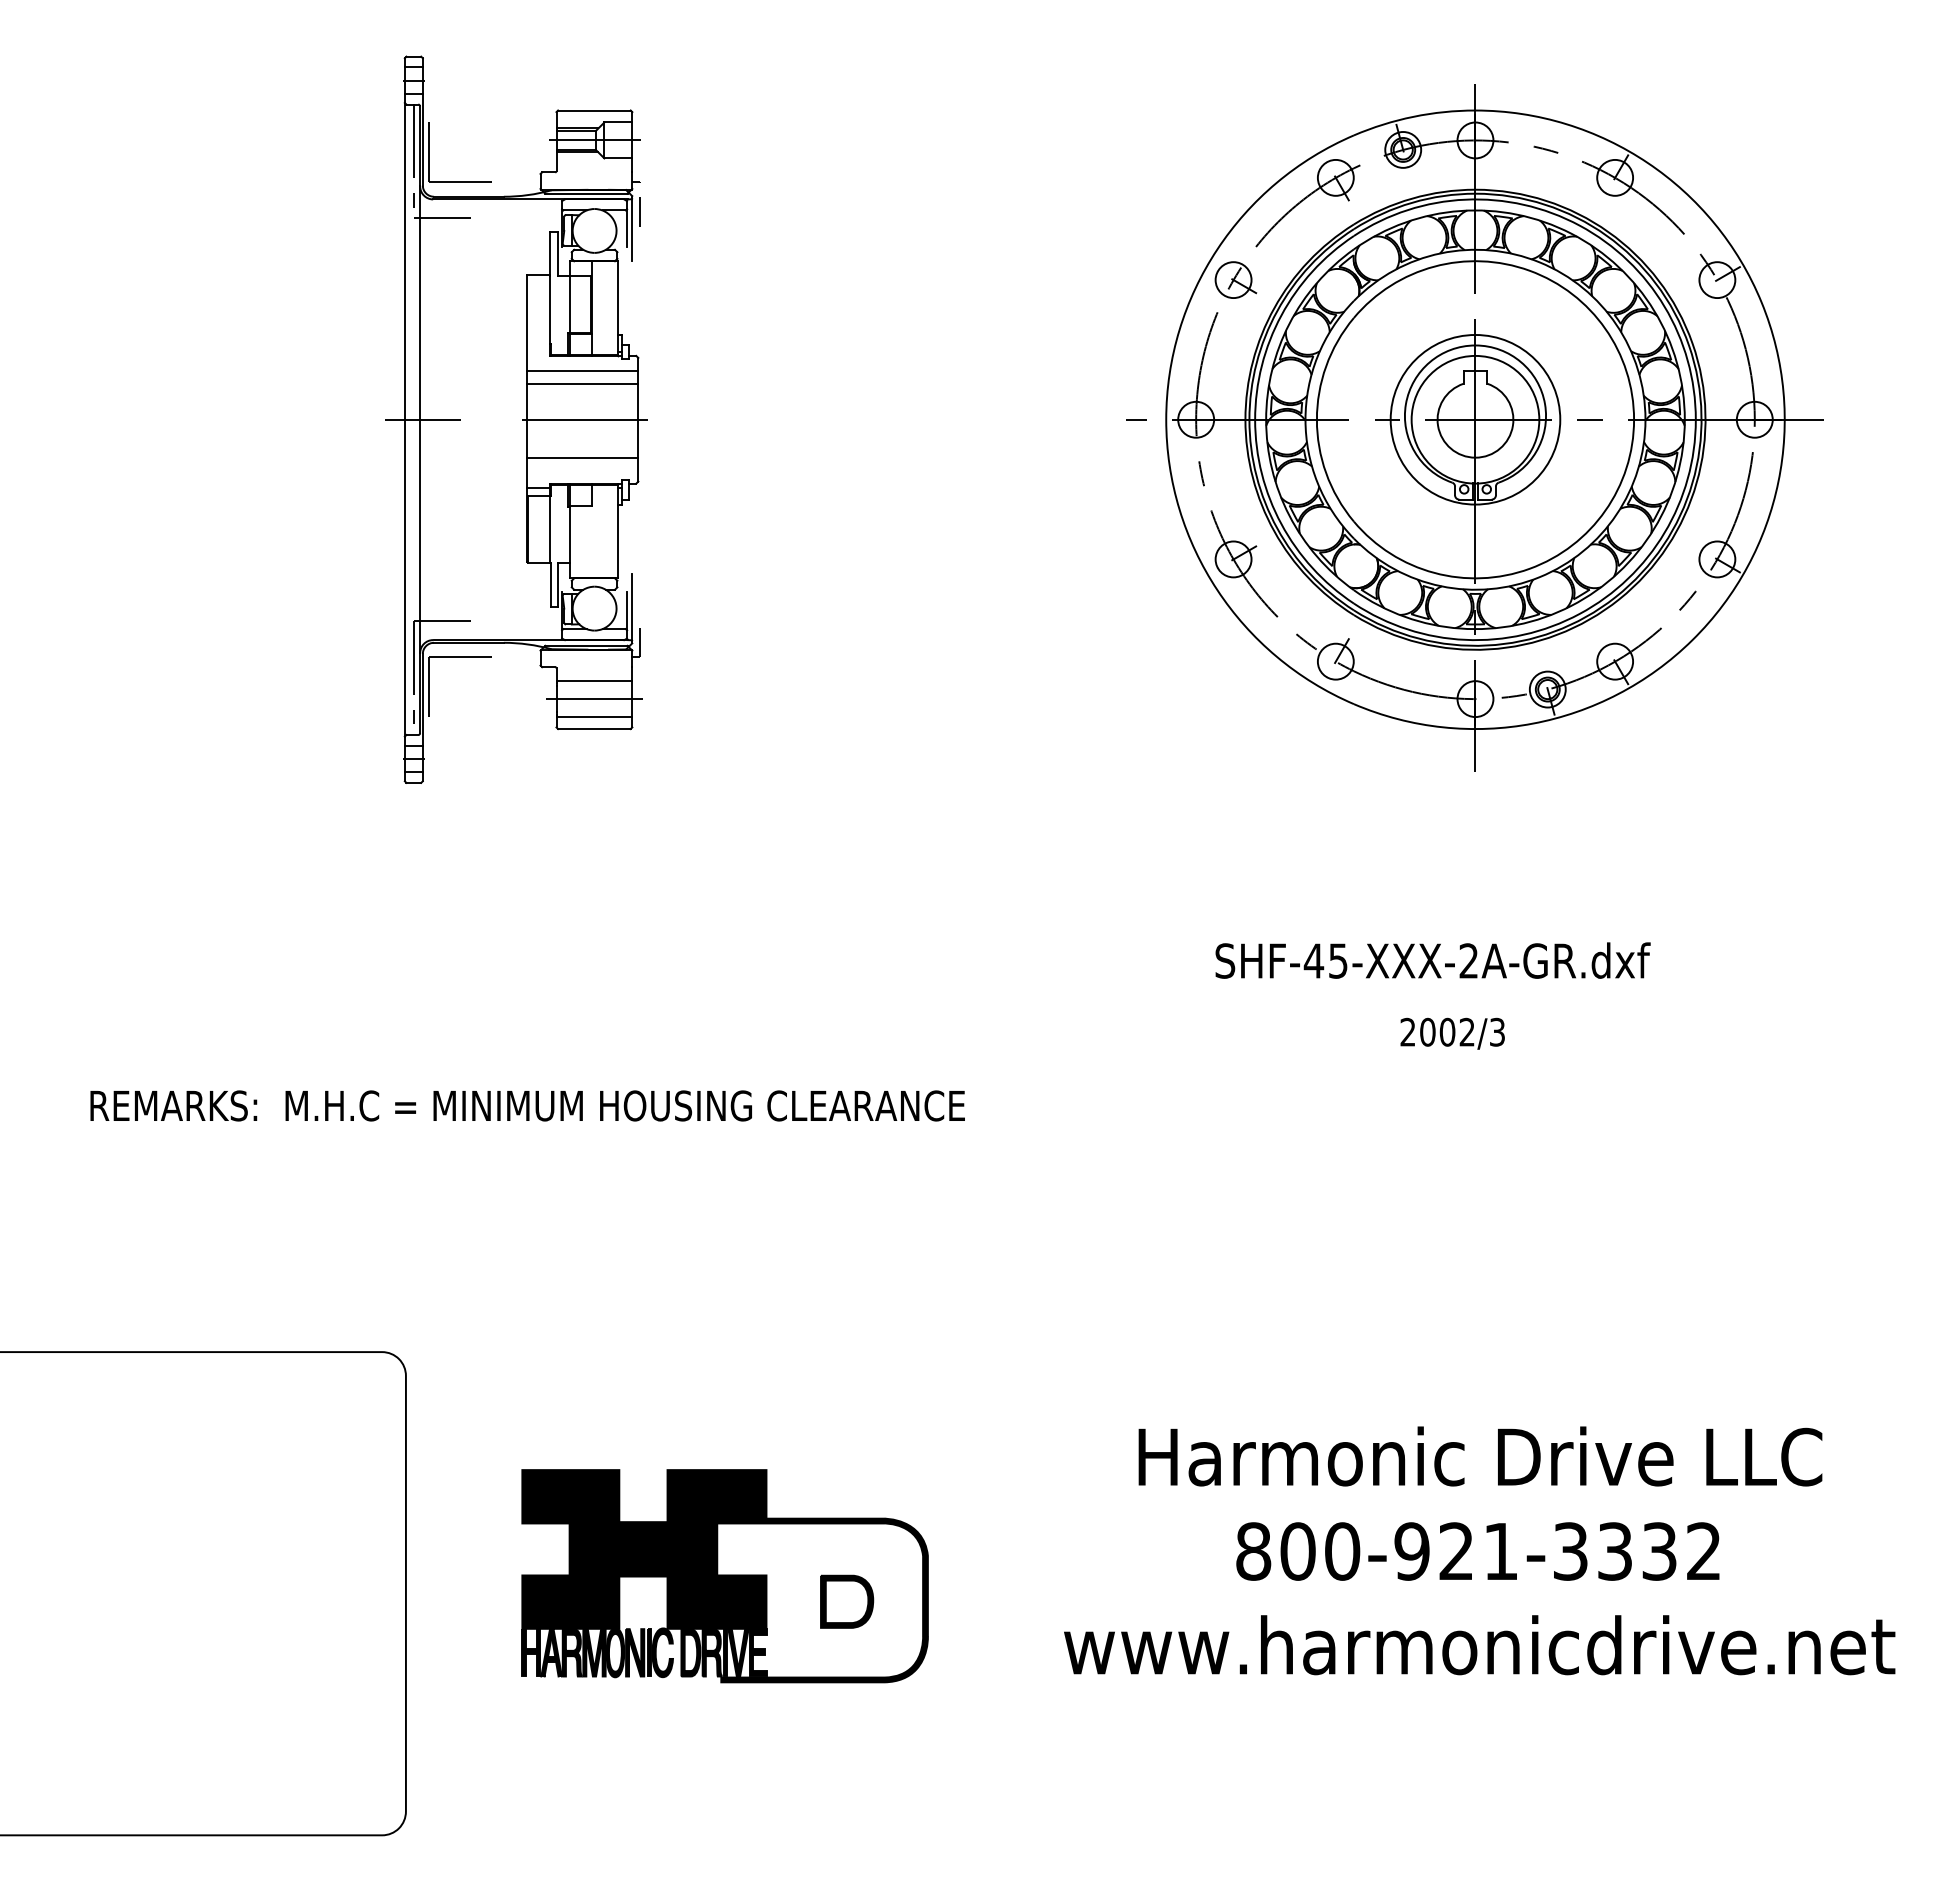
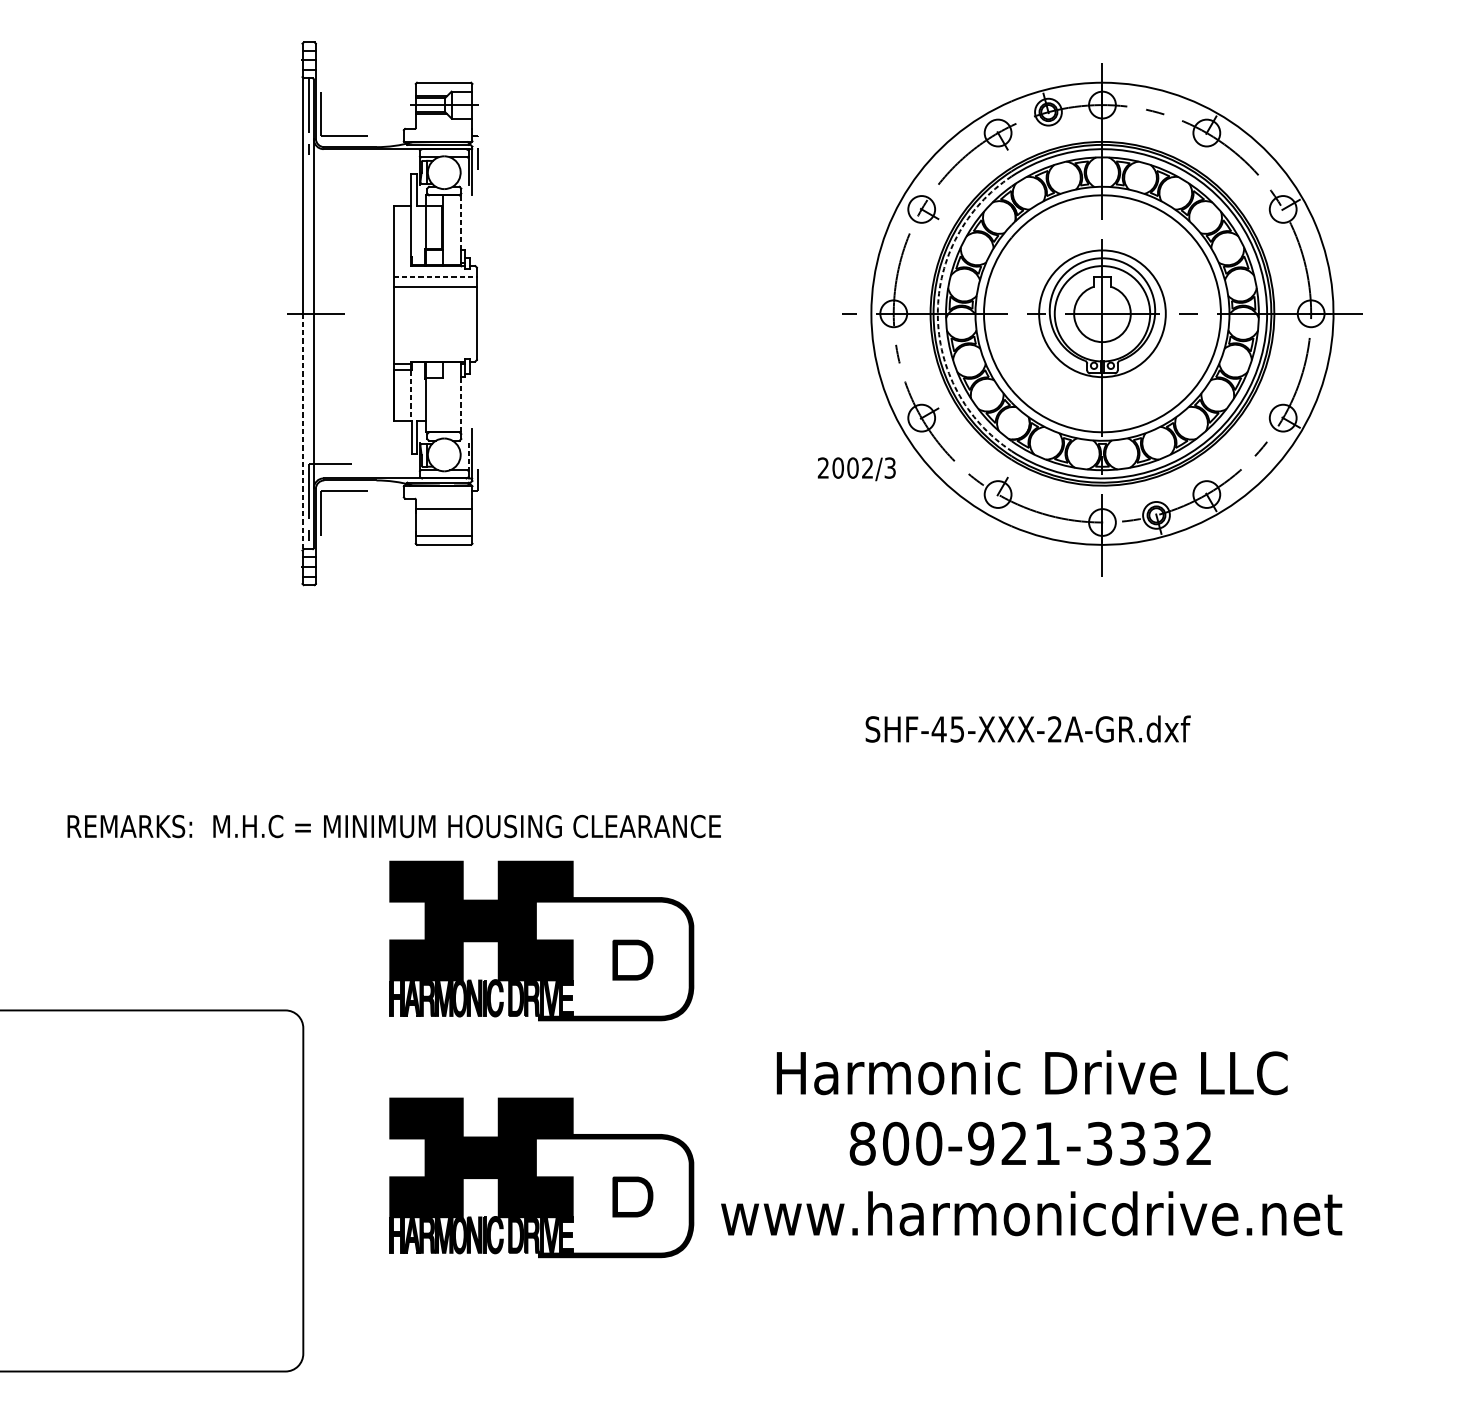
line: (442, 218) -> (330, 163), removed
line: (617, 298) -> (461, 223), solid -> dashed
line: (582, 370) -> (435, 276), solid -> dashed
line: (588, 419) -> (439, 313), removed
arc: (1255, 419) -> (938, 313), solid -> dashed
line: (582, 457) -> (435, 341), removed
line: (549, 529) -> (410, 395), solid -> dashed
line: (617, 541) -> (461, 404), solid -> dashed
line: (404, 578) -> (302, 432), solid -> dashed
line: (627, 611) -> (468, 457), solid -> dashed
line: (594, 699) -> (444, 522), removed
text: (1432, 960) -> (1027, 729), moved
text: (1452, 1033) -> (856, 469), moved
part: (724, 1259) -> (541, 941), added
text: (1479, 1550) -> (1031, 1142), moved

